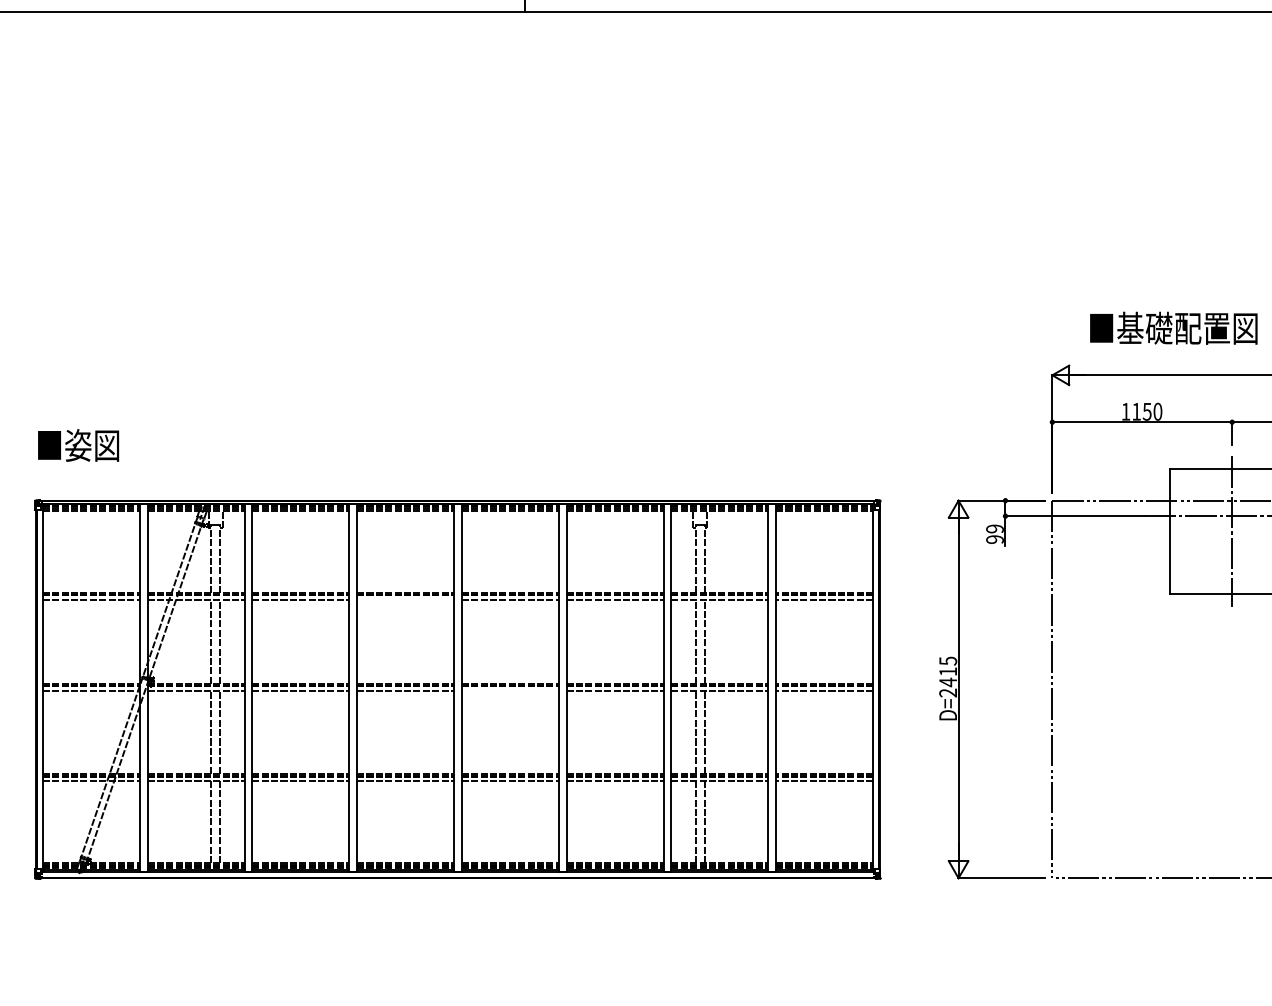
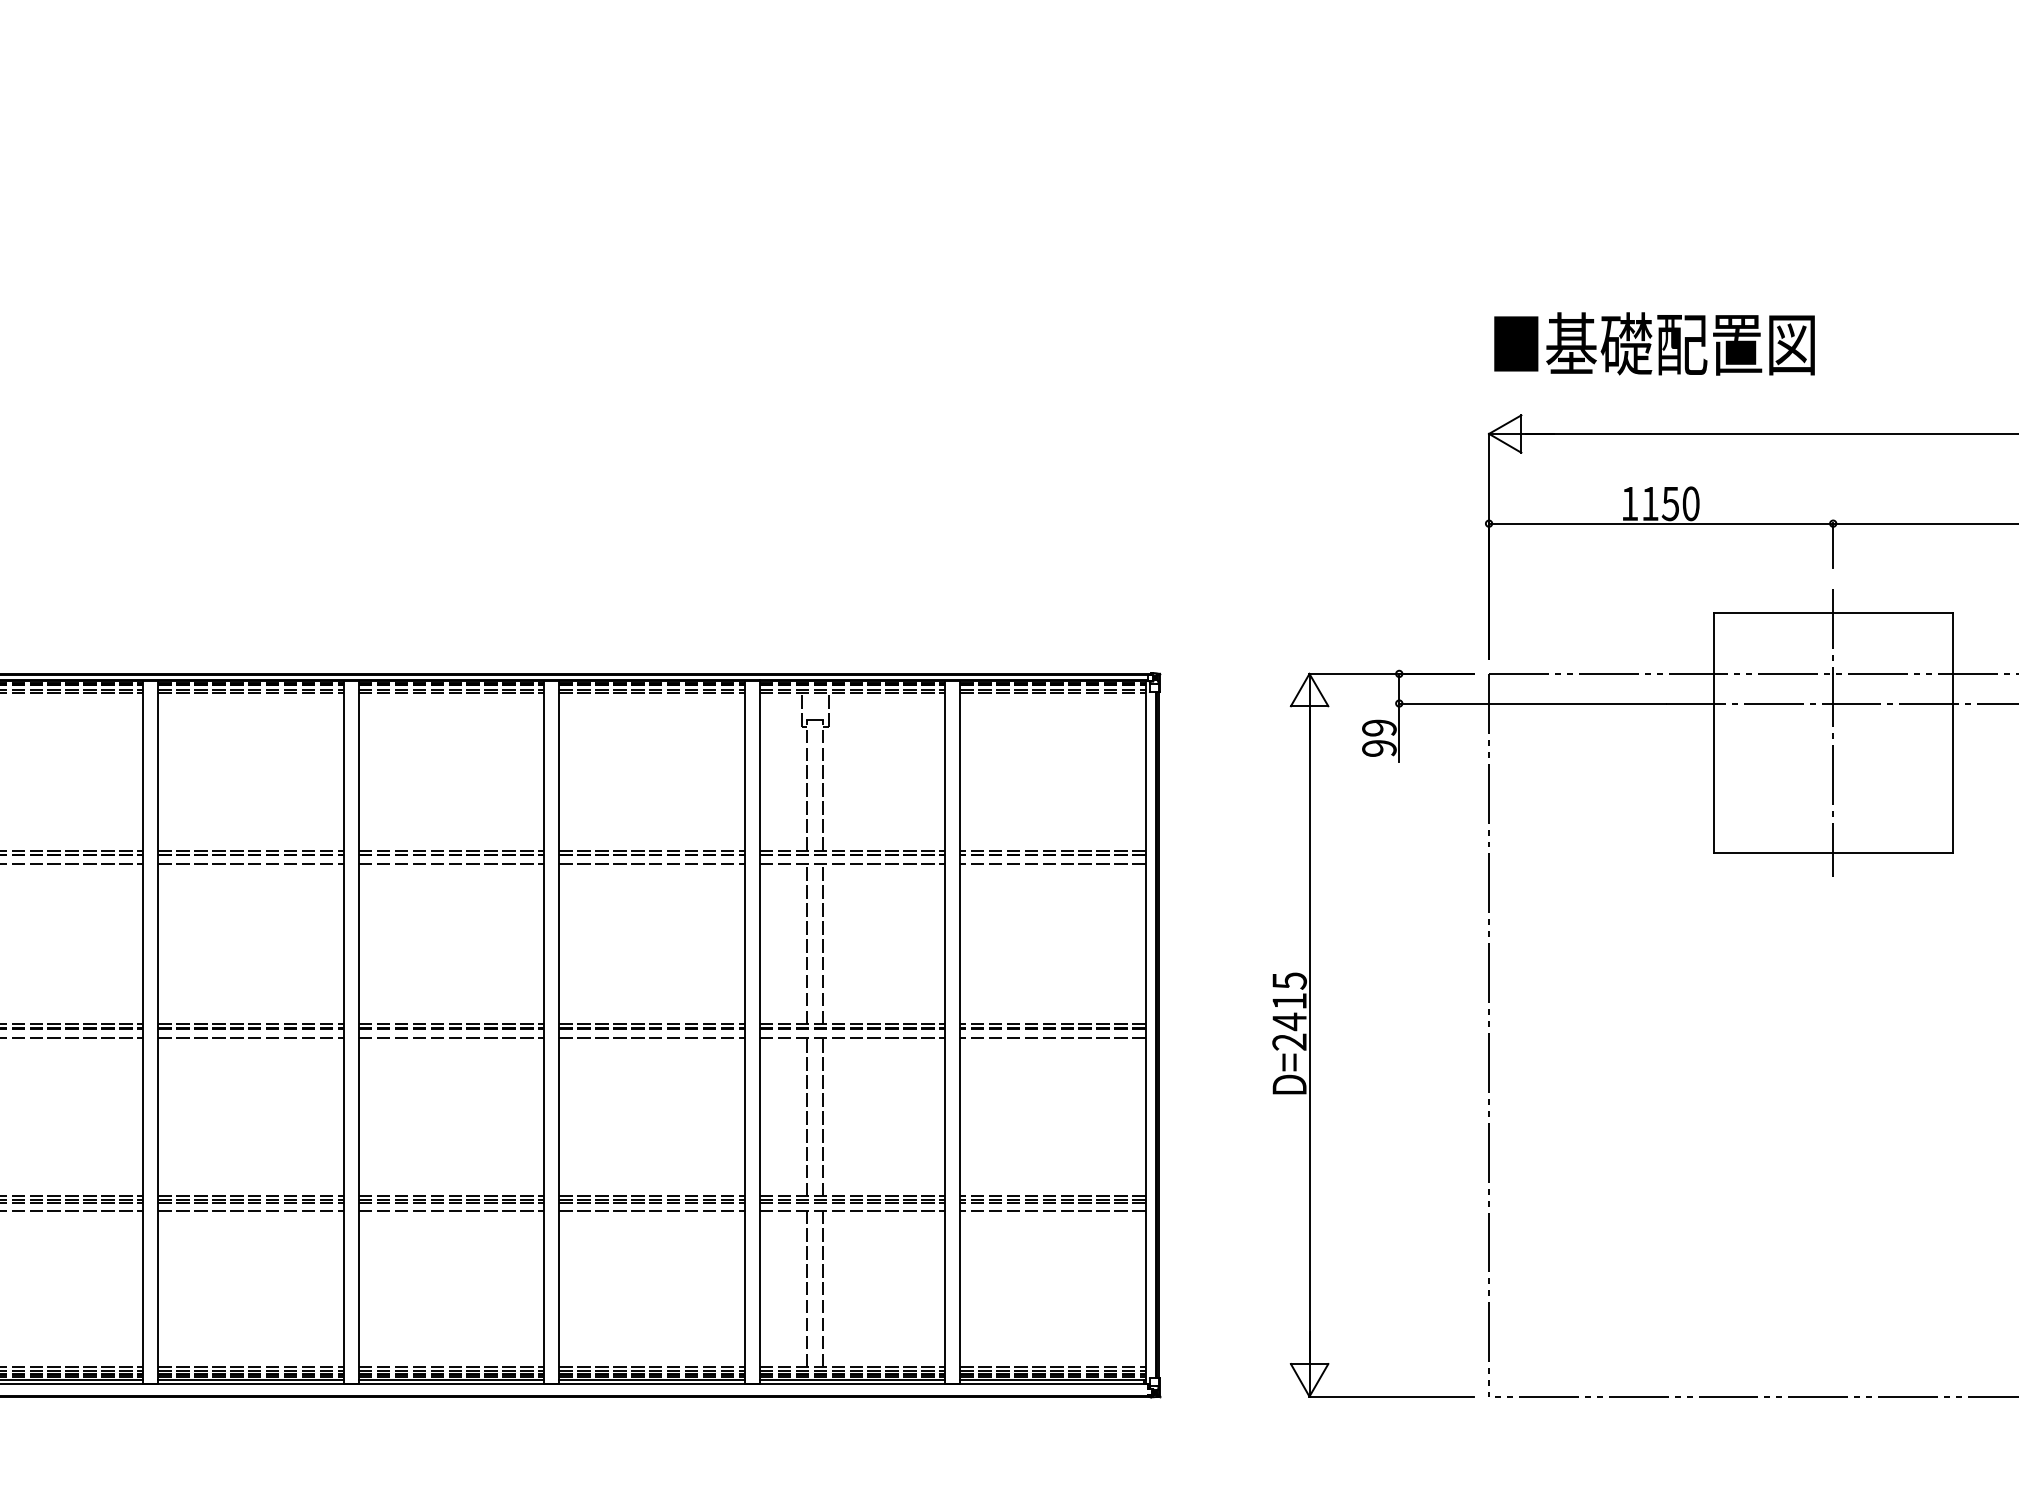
text: (1173, 327) -> (1653, 342), moved
line: (405, 599) -> (250, 863), added
line: (509, 691) -> (449, 1039), added

